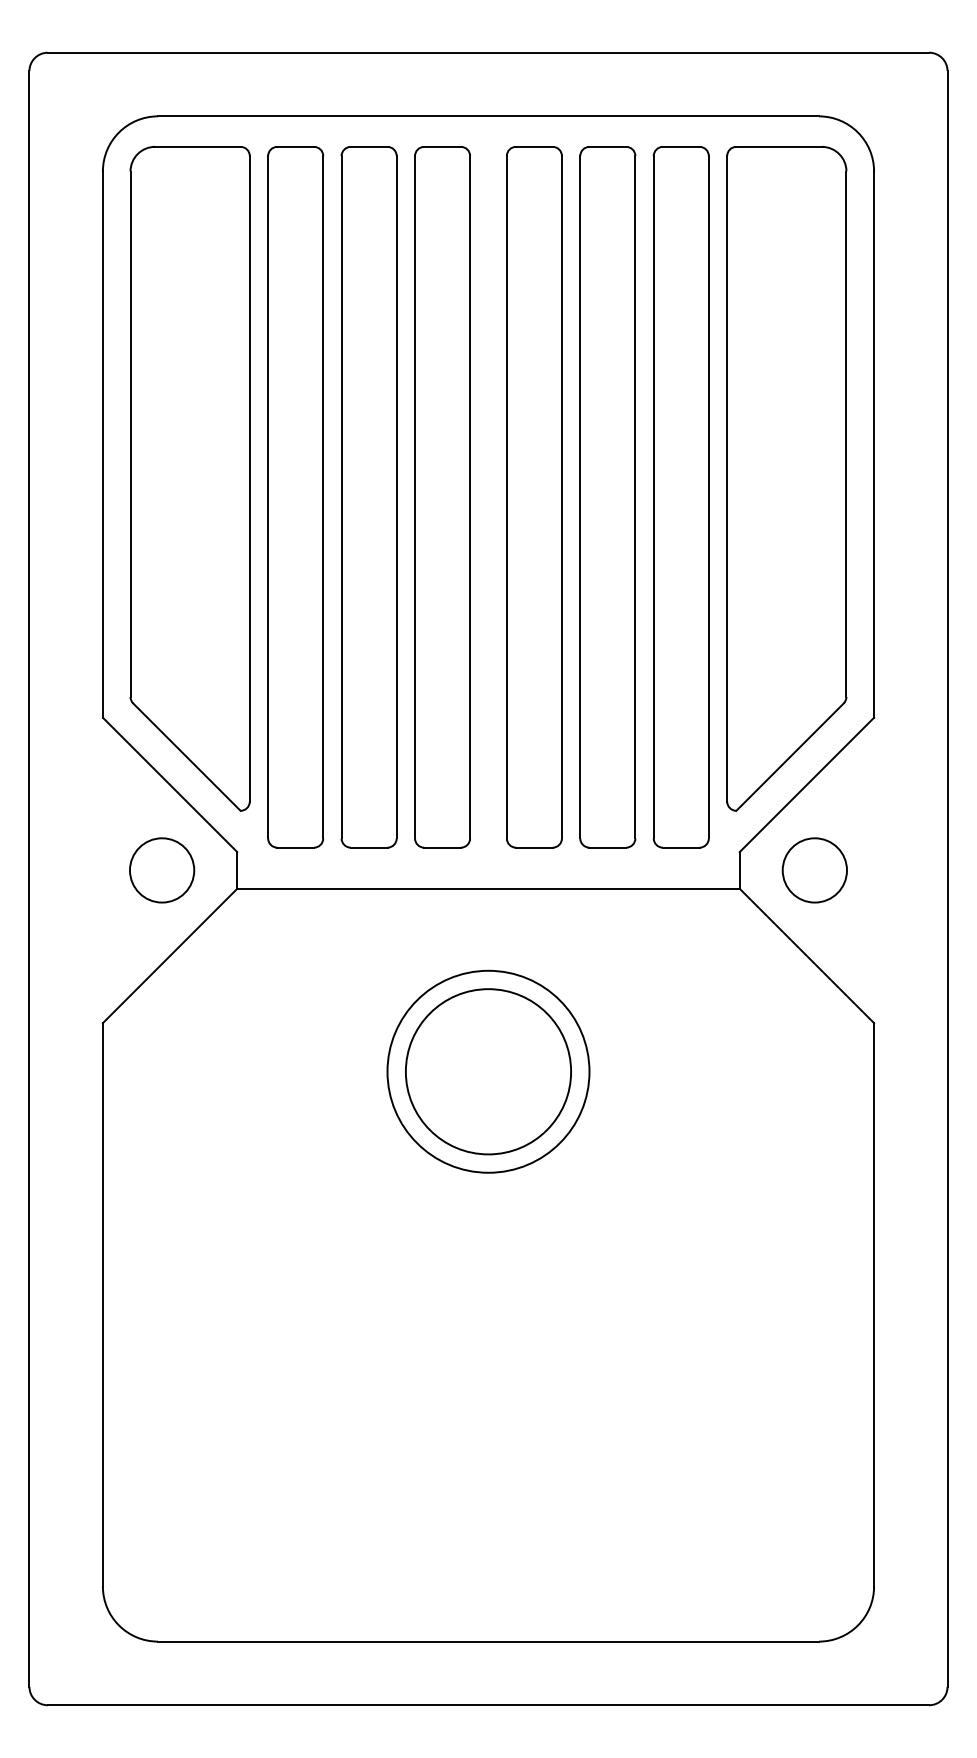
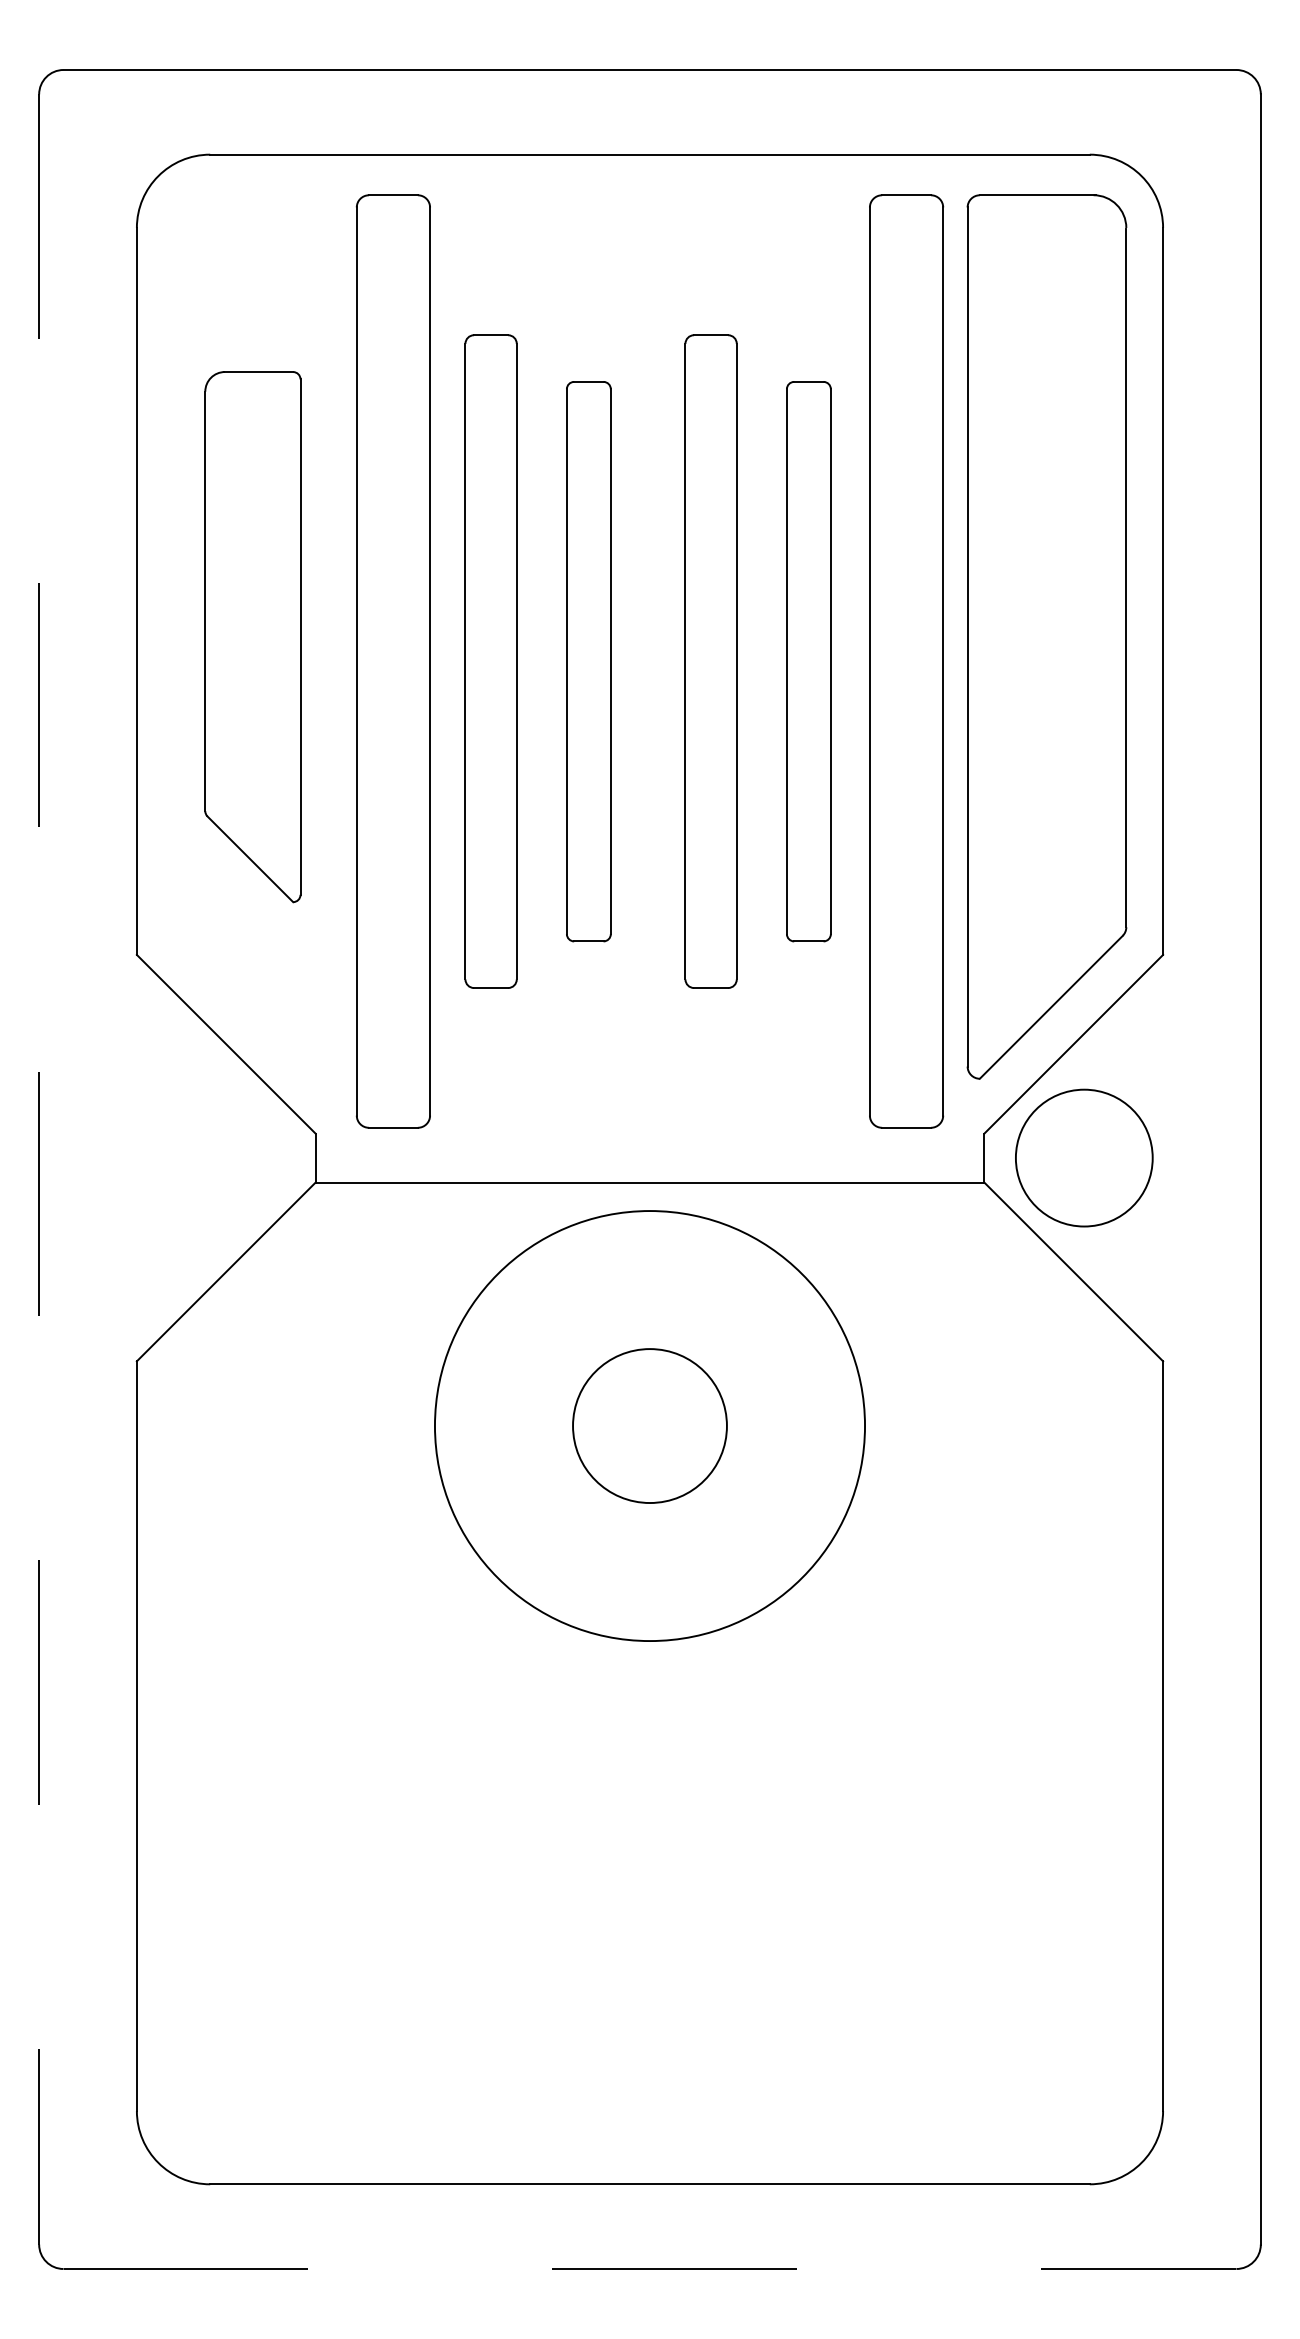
part: (189, 478) -> (252, 636), size x0.6
part: (368, 497) -> (490, 661), size x0.7
part: (442, 497) -> (588, 661), size x0.6
part: (534, 497) -> (711, 661), size x0.7
part: (607, 497) -> (808, 661), size x0.6
circle: (162, 870) -> (216, 1158), removed
circle: (814, 870) -> (1083, 1158), size x1.6
line: (29, 879) -> (39, 1170), solid -> dashed
circle: (488, 1071) -> (650, 1425), size x0.7
circle: (488, 1071) -> (650, 1425), size x1.6
line: (488, 1705) -> (650, 2269), solid -> dashed

